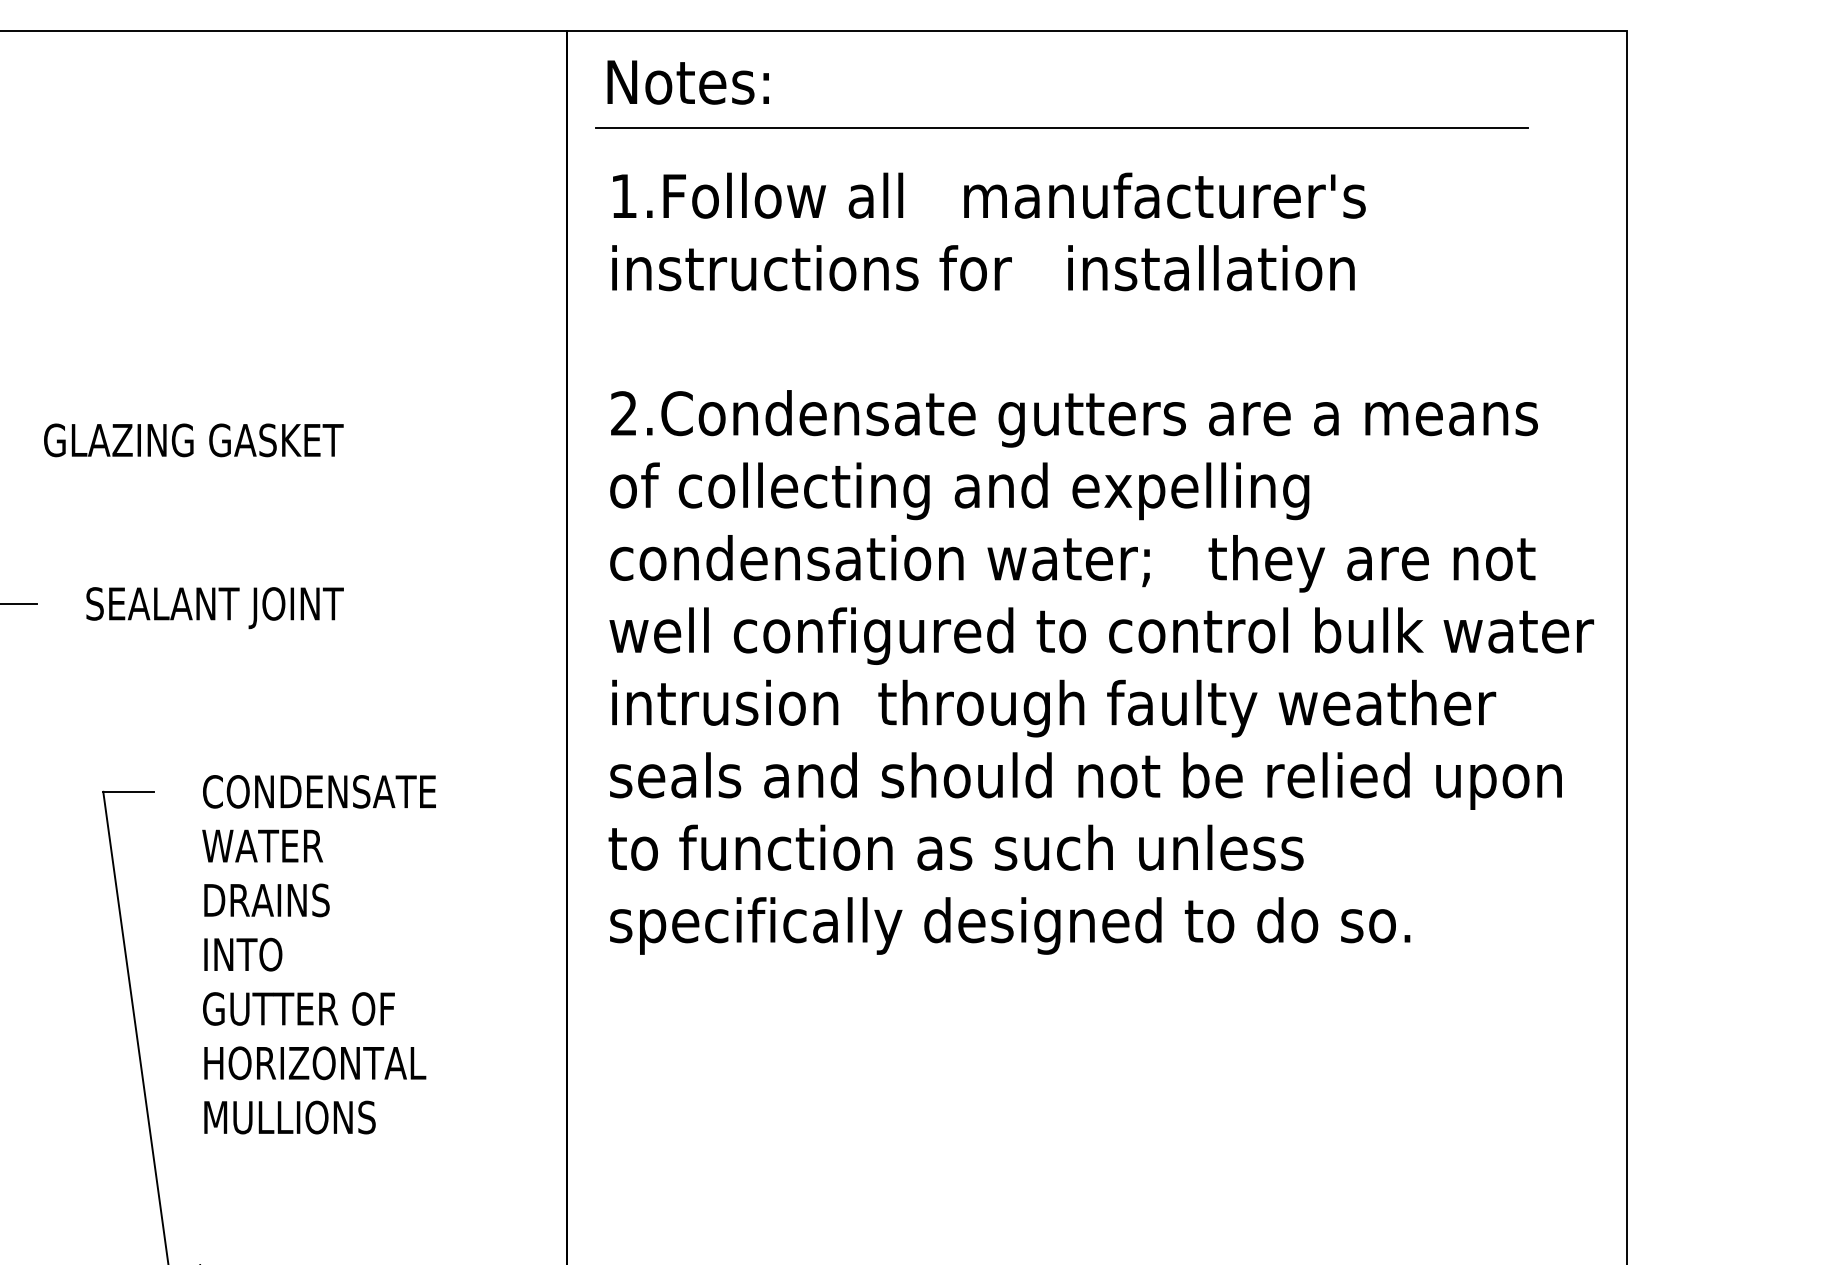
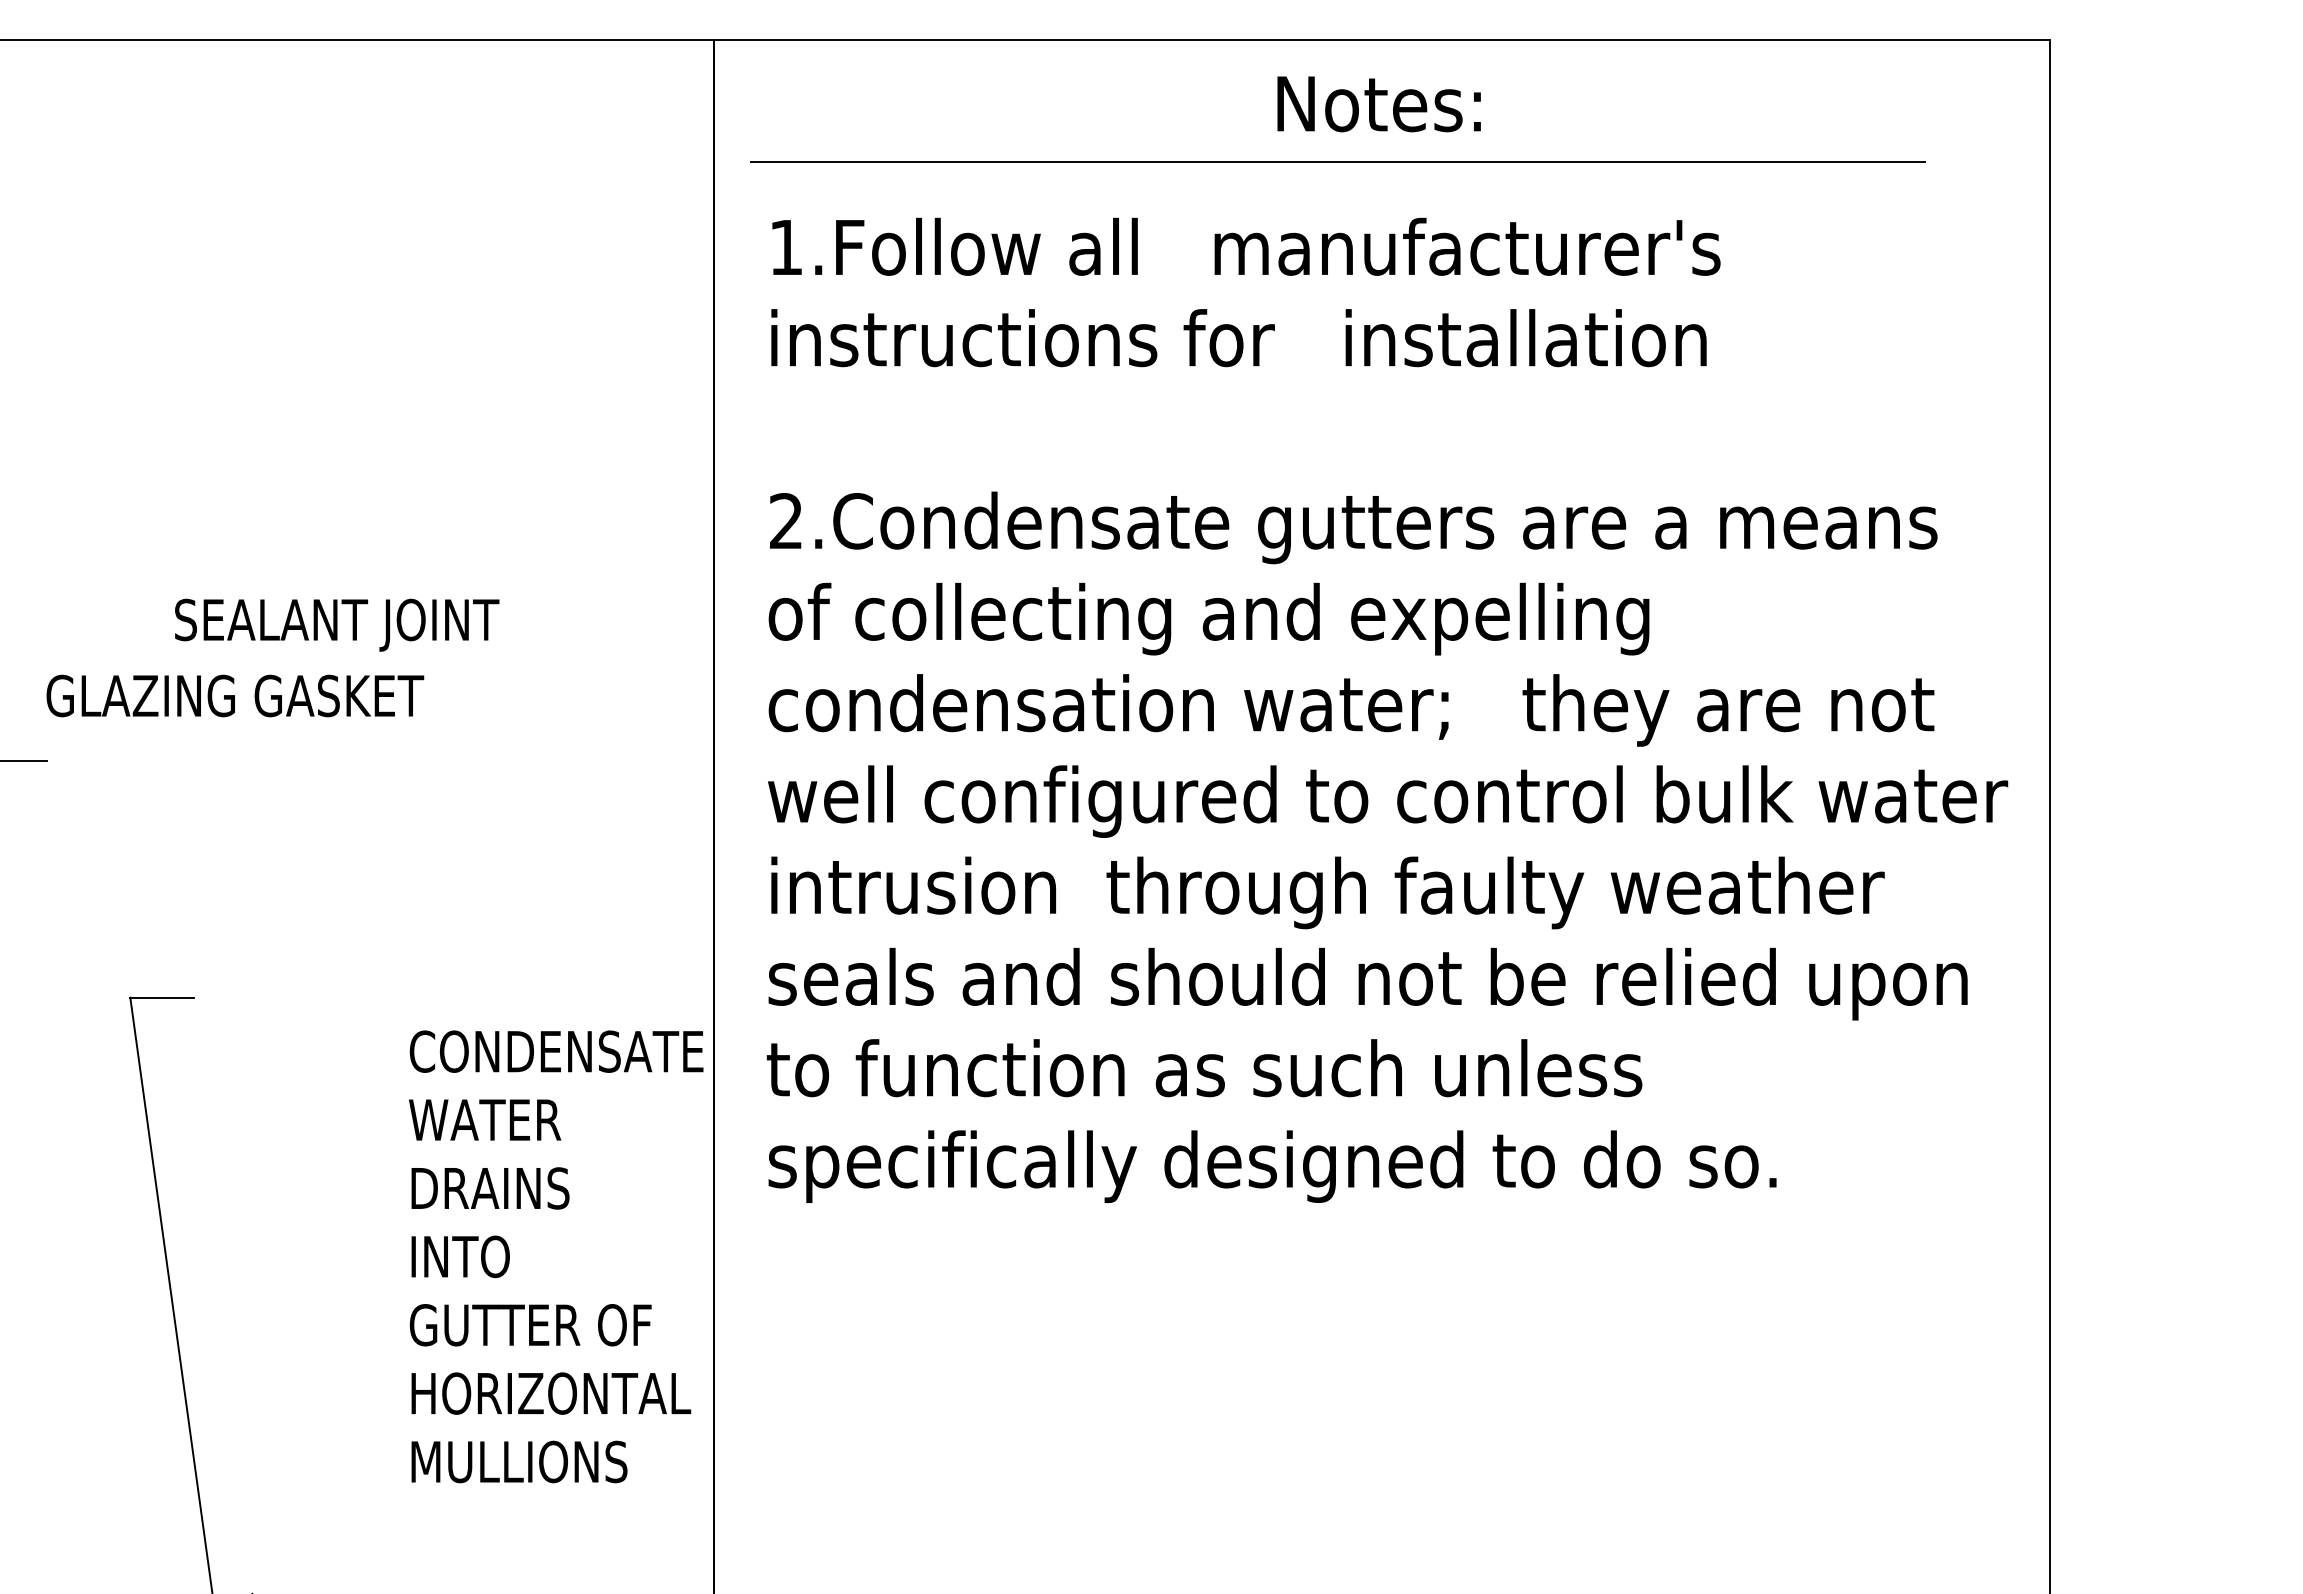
text: (687, 82) -> (1378, 104), moved
text: (193, 439) -> (235, 695), moved
text: (215, 607) -> (337, 624), moved
text: (319, 954) -> (556, 1256), moved

